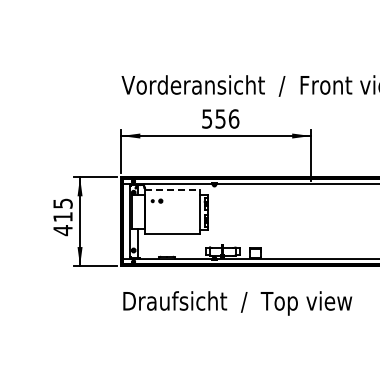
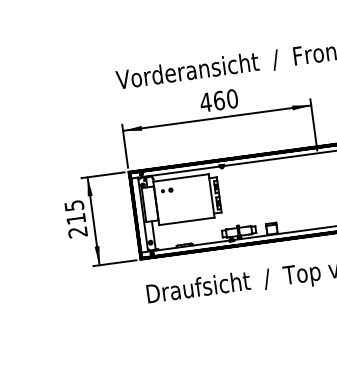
text: (220, 118) -> (218, 100), 556 -> 460
line: (172, 190) -> (181, 178), dashed -> solid
text: (62, 230) -> (77, 232), 415 -> 215

